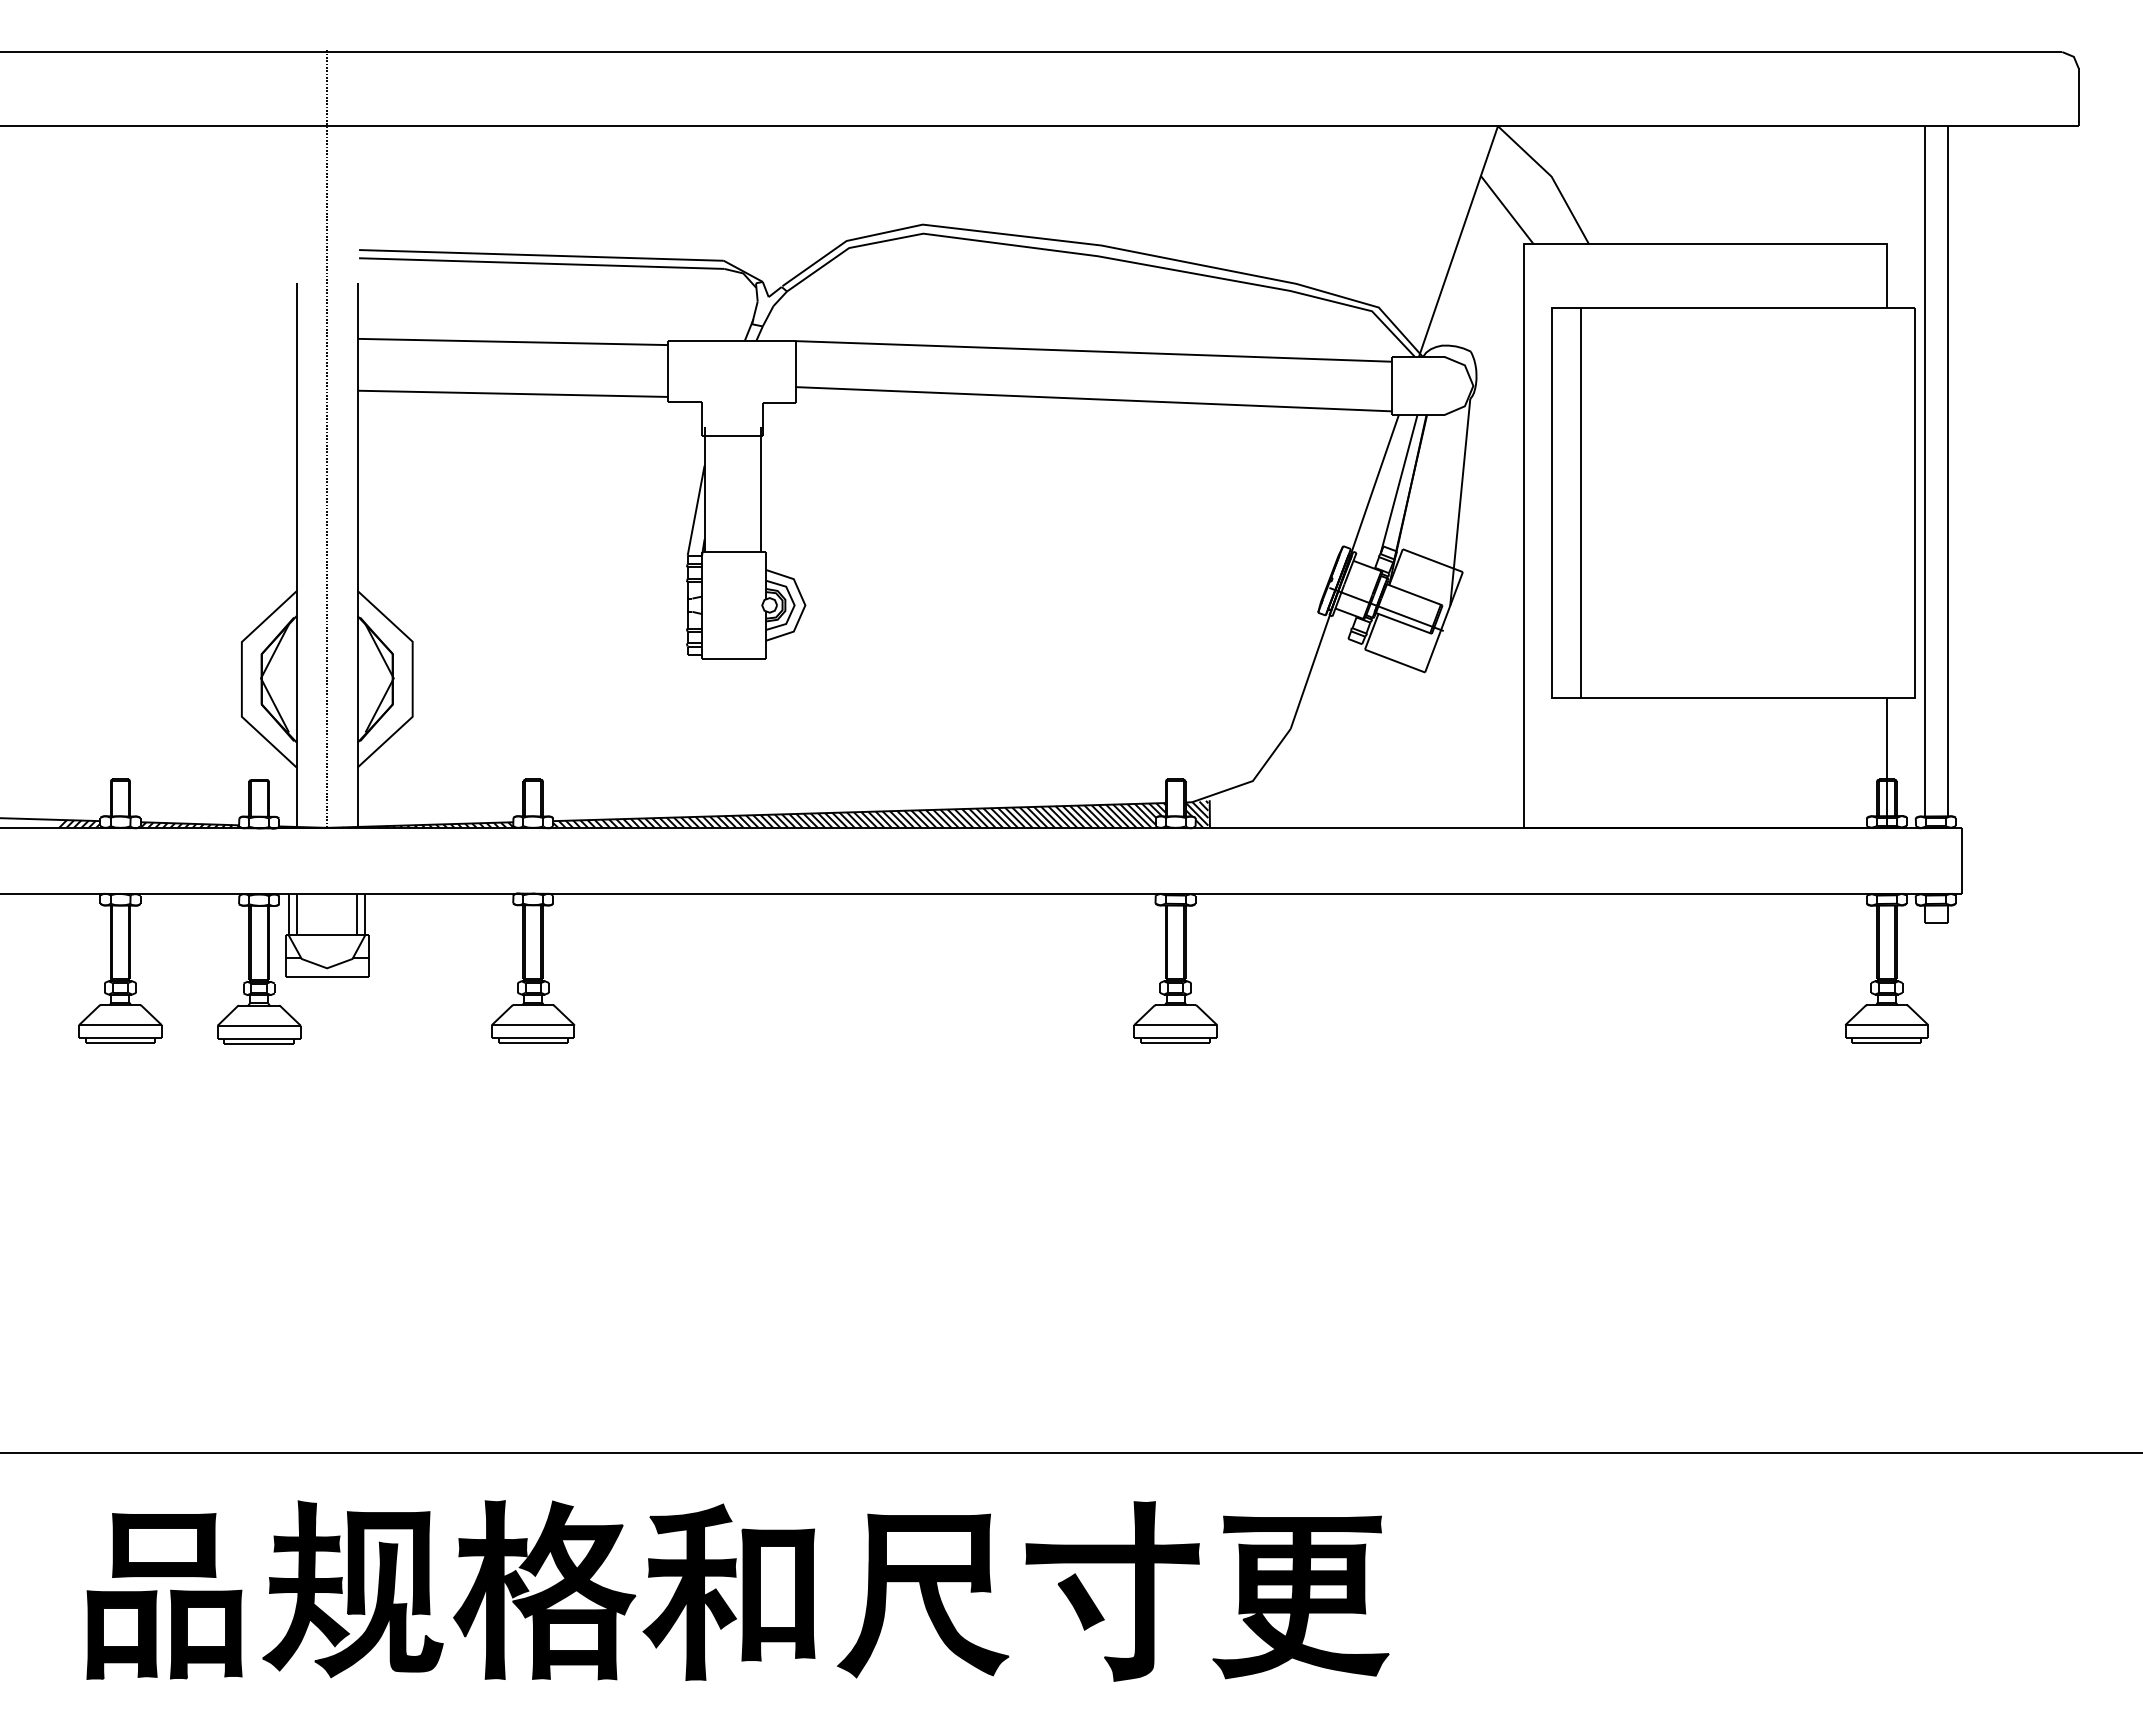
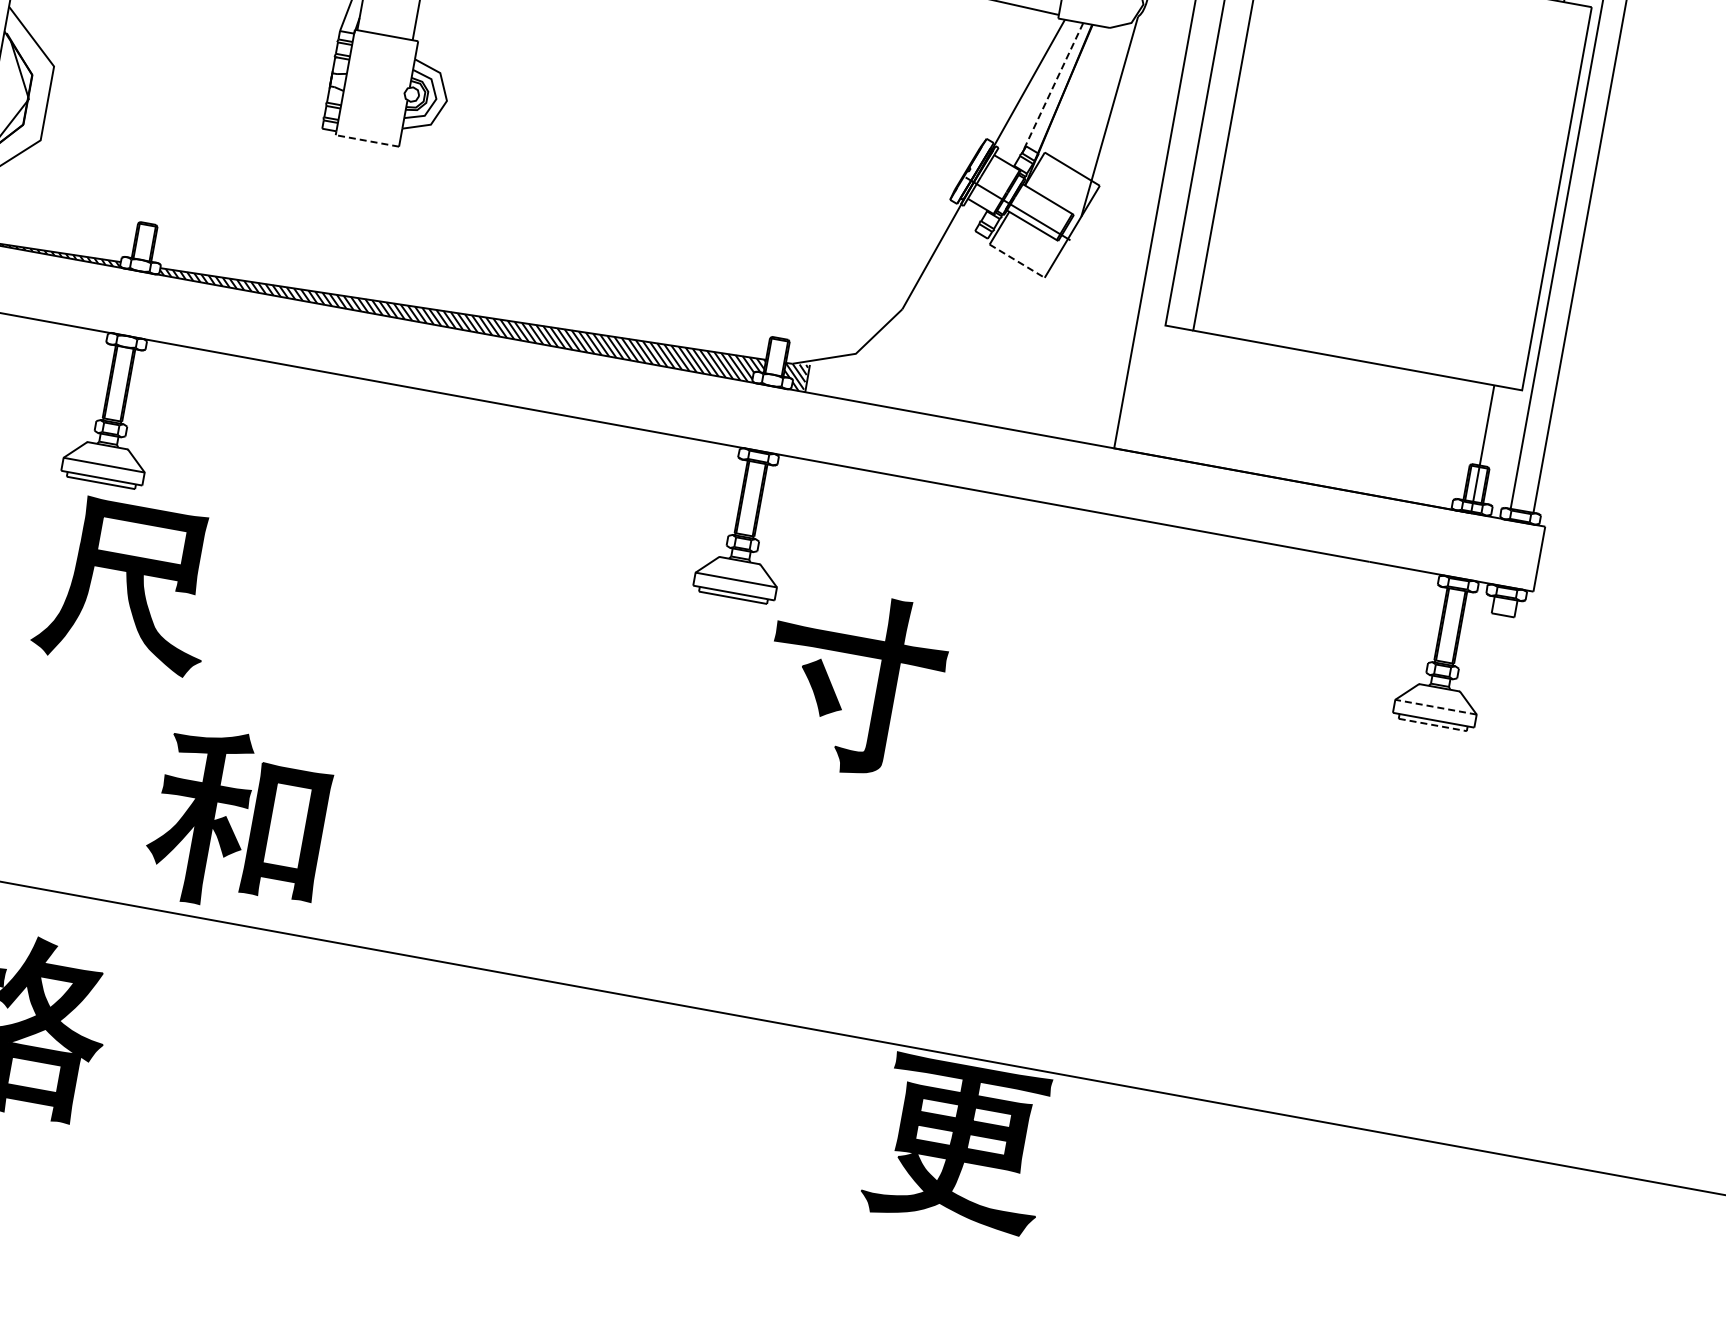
line: (1399, 484) -> (1053, 88), solid -> dashed
line: (733, 658) -> (366, 140), solid -> dashed
line: (1395, 661) -> (1017, 261), solid -> dashed
line: (1886, 1025) -> (1435, 707), solid -> dashed
line: (1886, 1043) -> (1432, 725), solid -> dashed
part: (922, 1595) -> (127, 585), moved
part: (722, 1597) -> (230, 826), moved
part: (1300, 1597) -> (958, 1145), moved
part: (1095, 1604) -> (835, 693), moved

